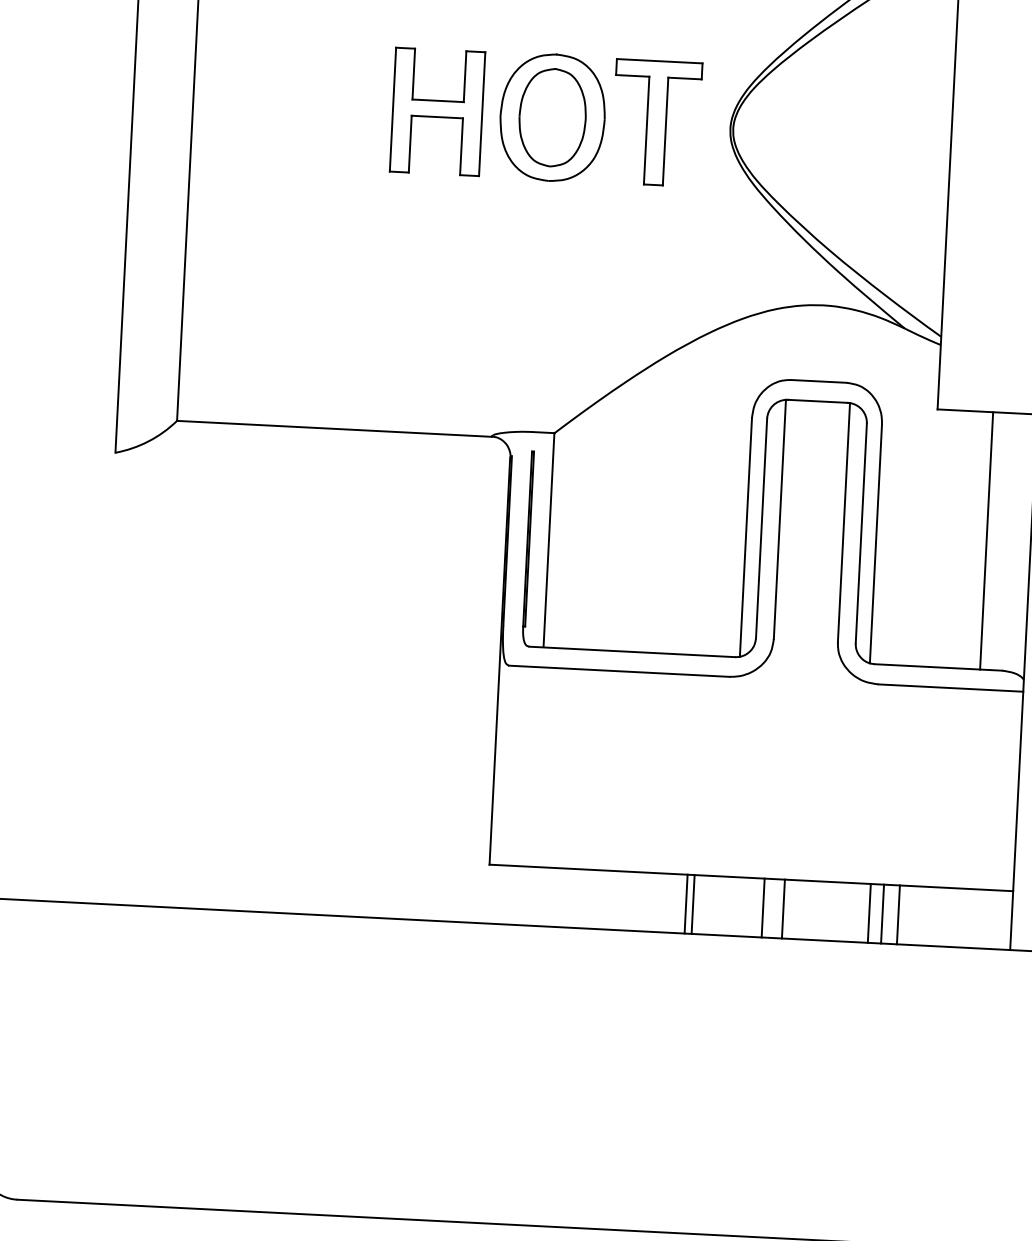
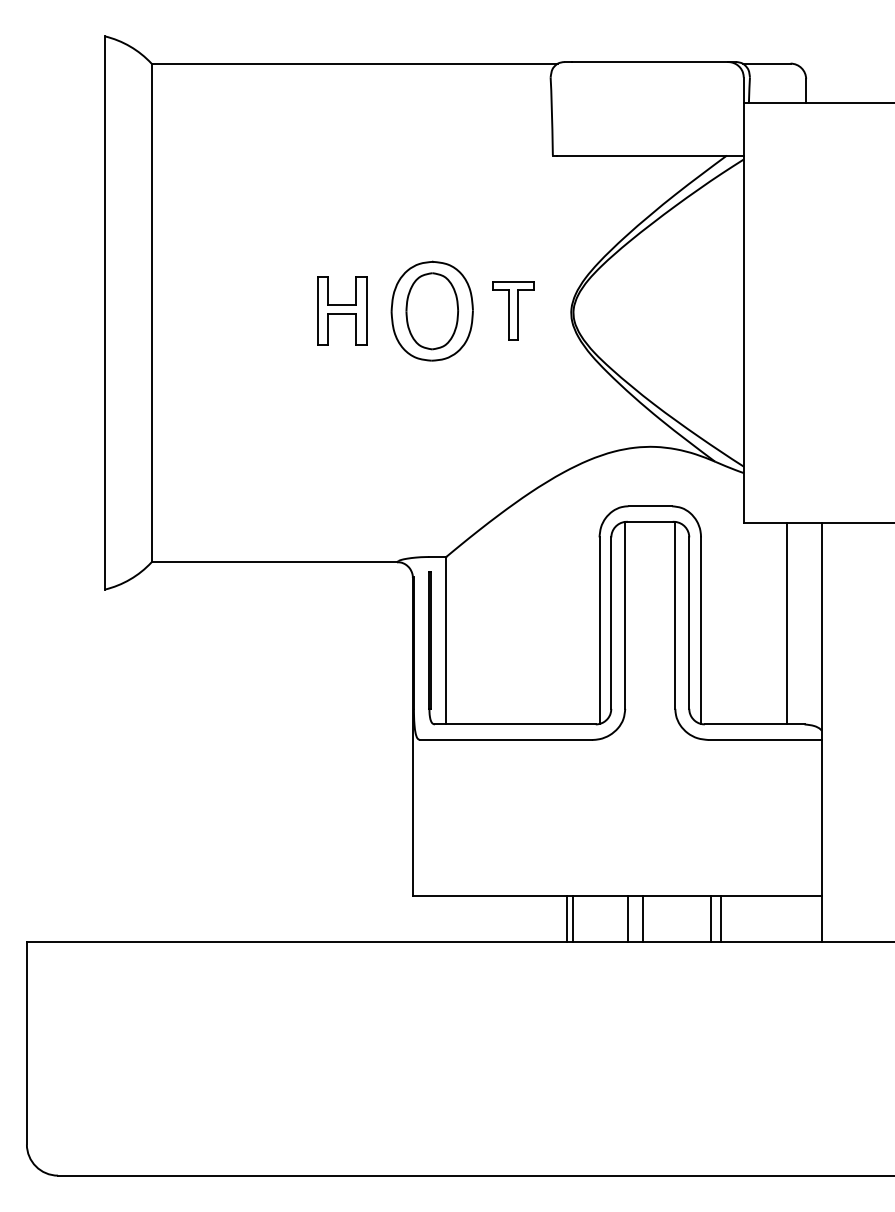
part: (437, 112) -> (342, 311), size x0.7
part: (656, 123) -> (513, 311), size x0.6
line: (898, 914) -> (733, 918), removed

